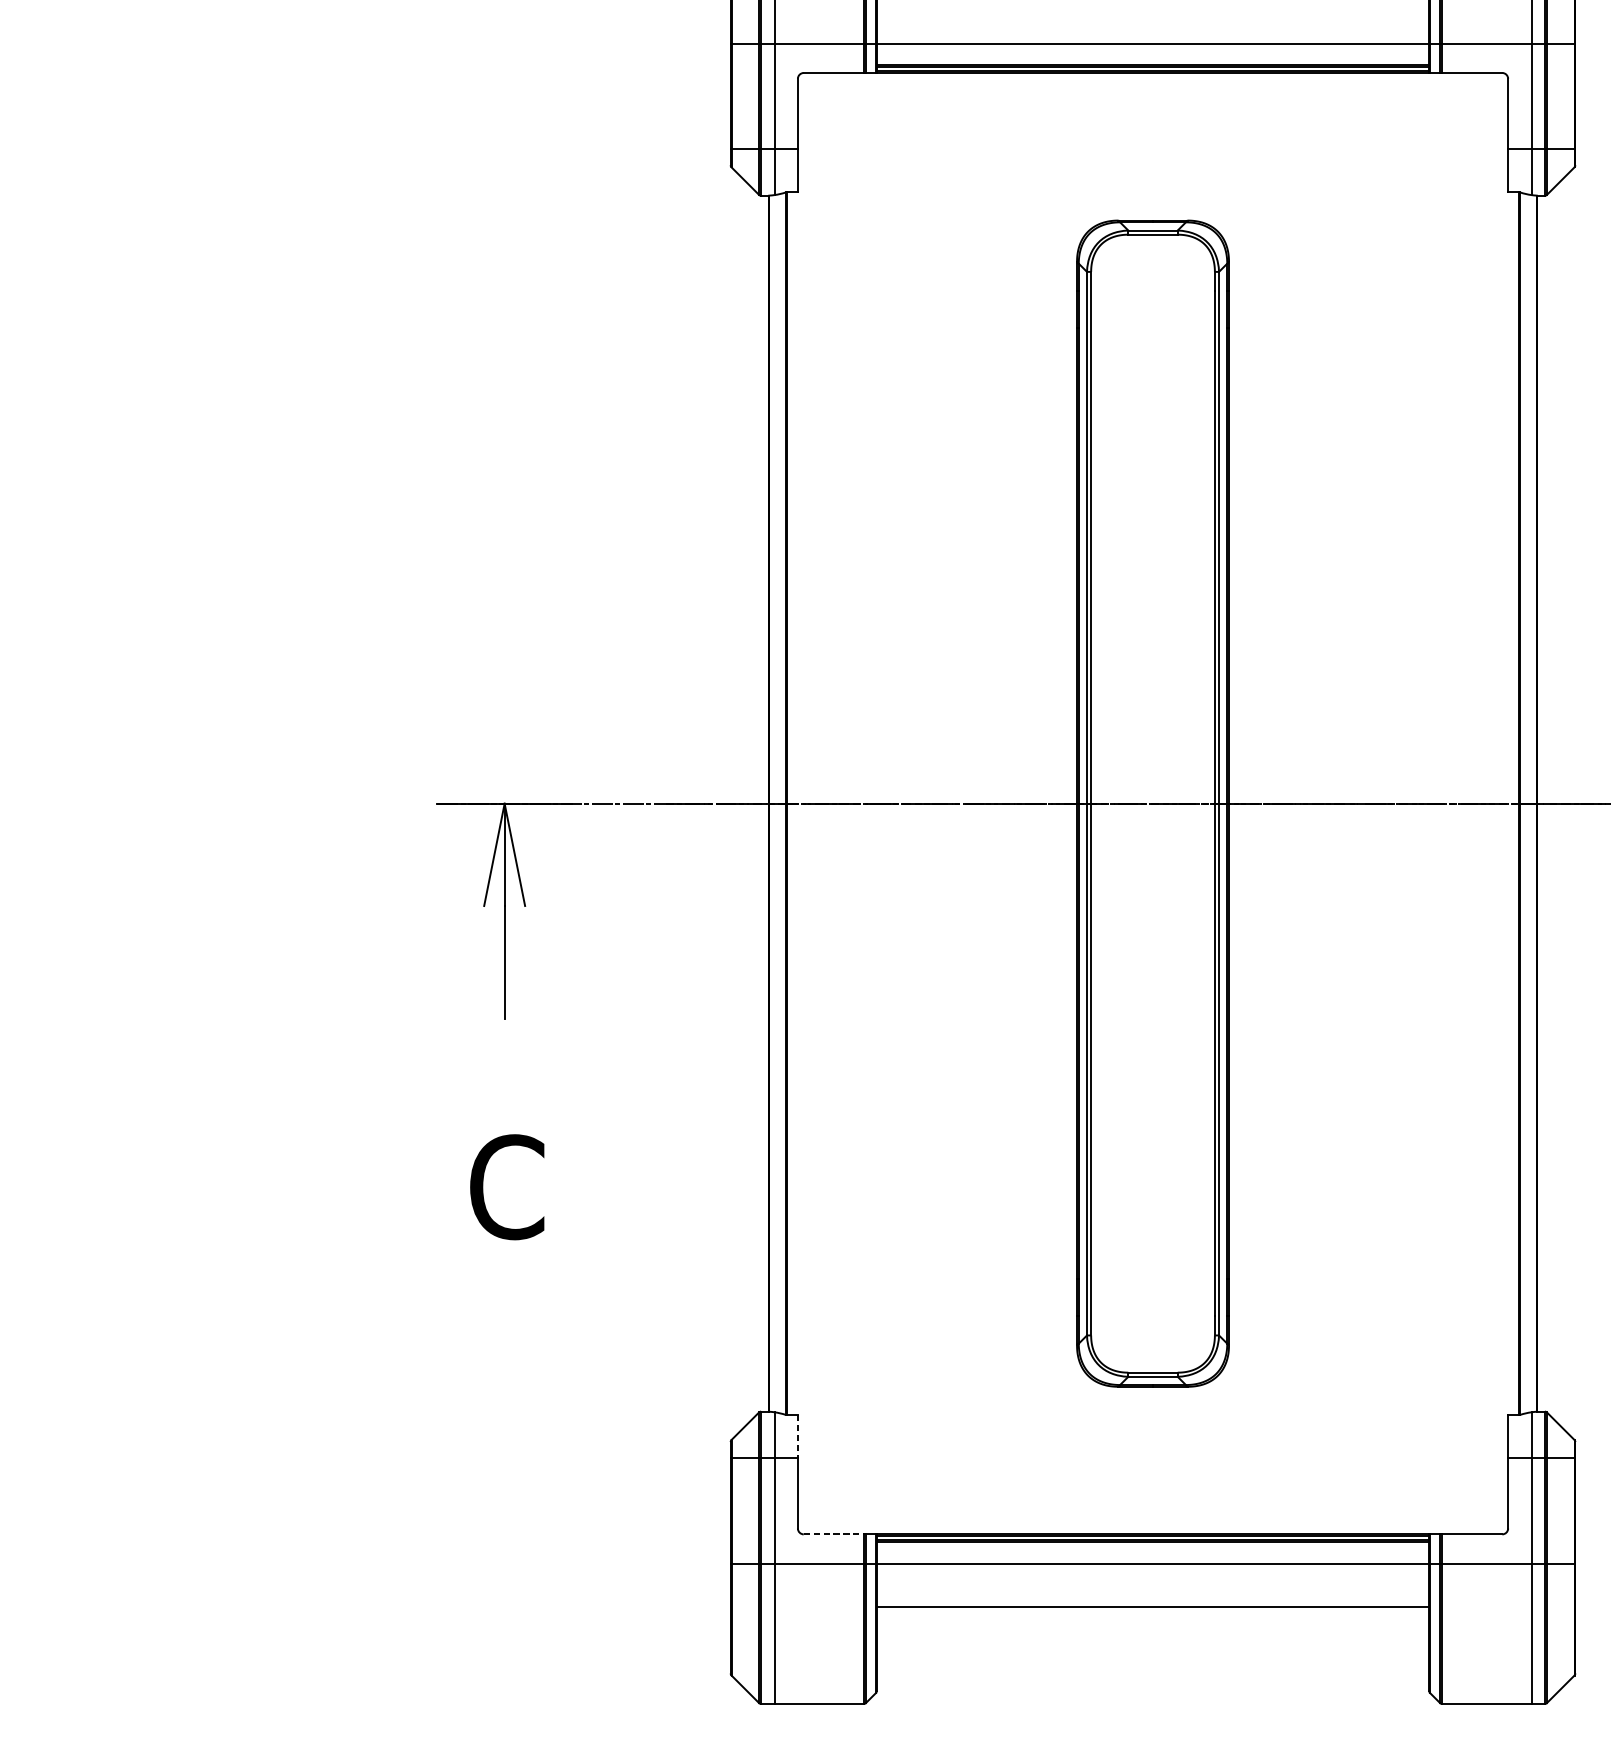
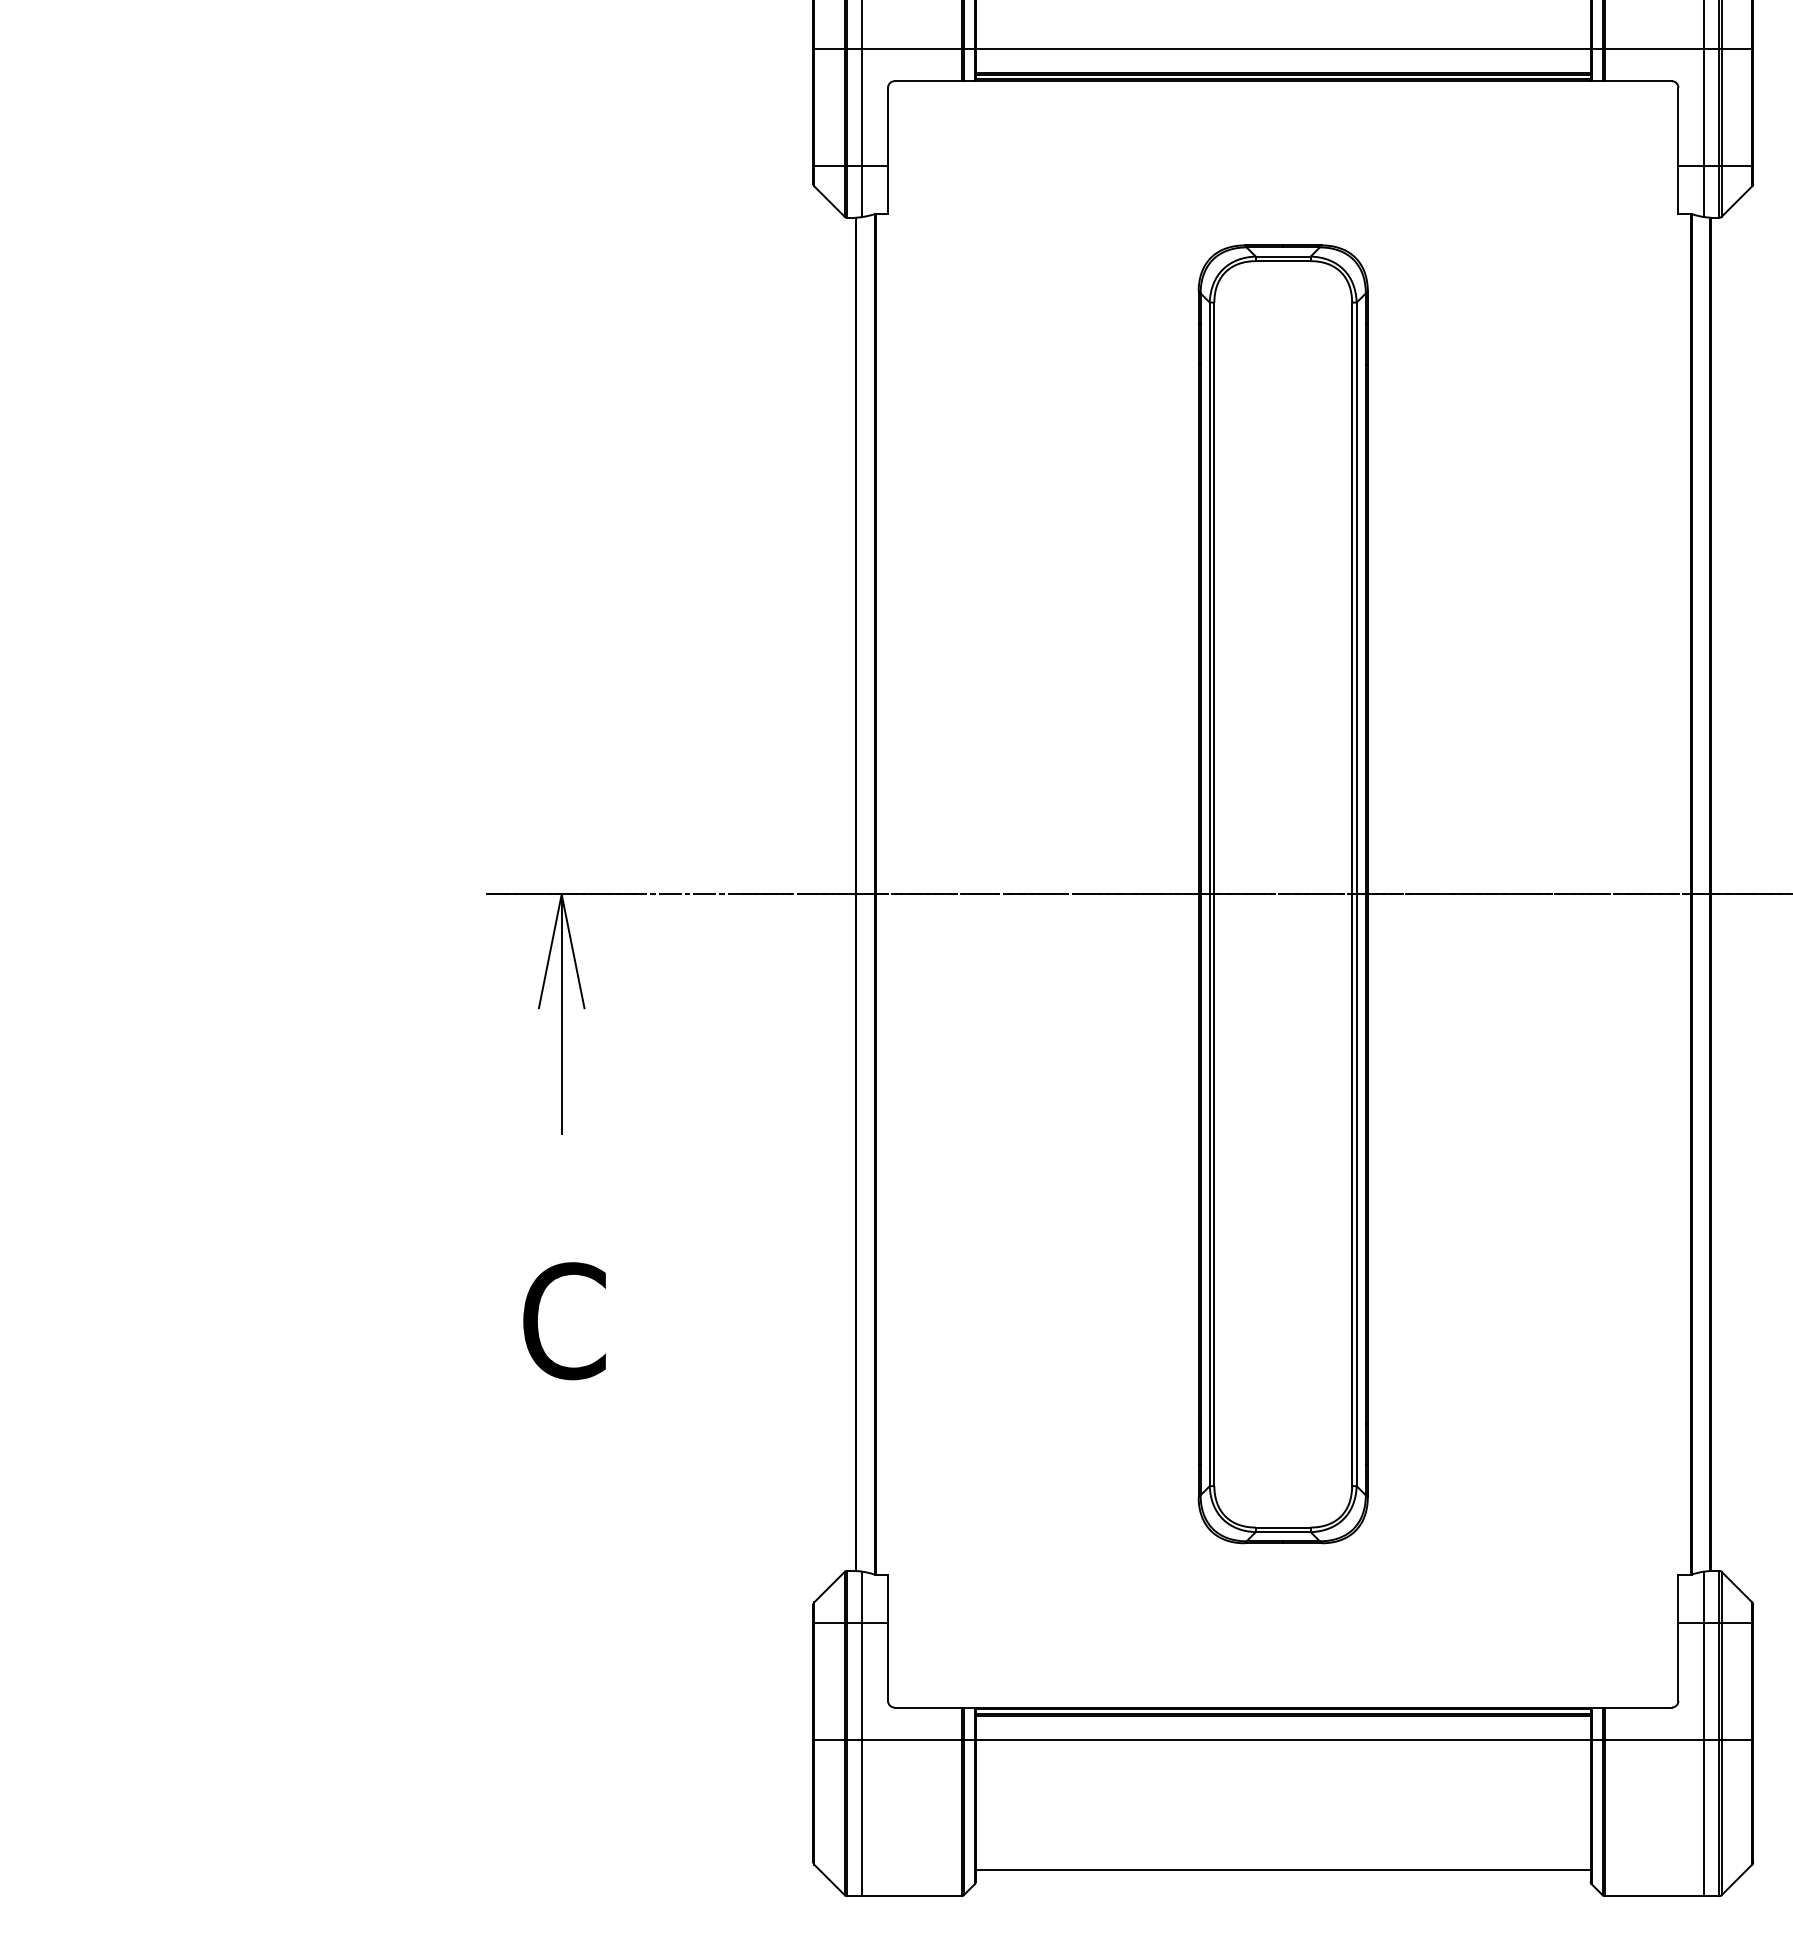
line: (798, 1437) -> (888, 1599), dashed -> solid
line: (834, 1534) -> (928, 1707), dashed -> solid
line: (1152, 1607) -> (1282, 1870), moved

